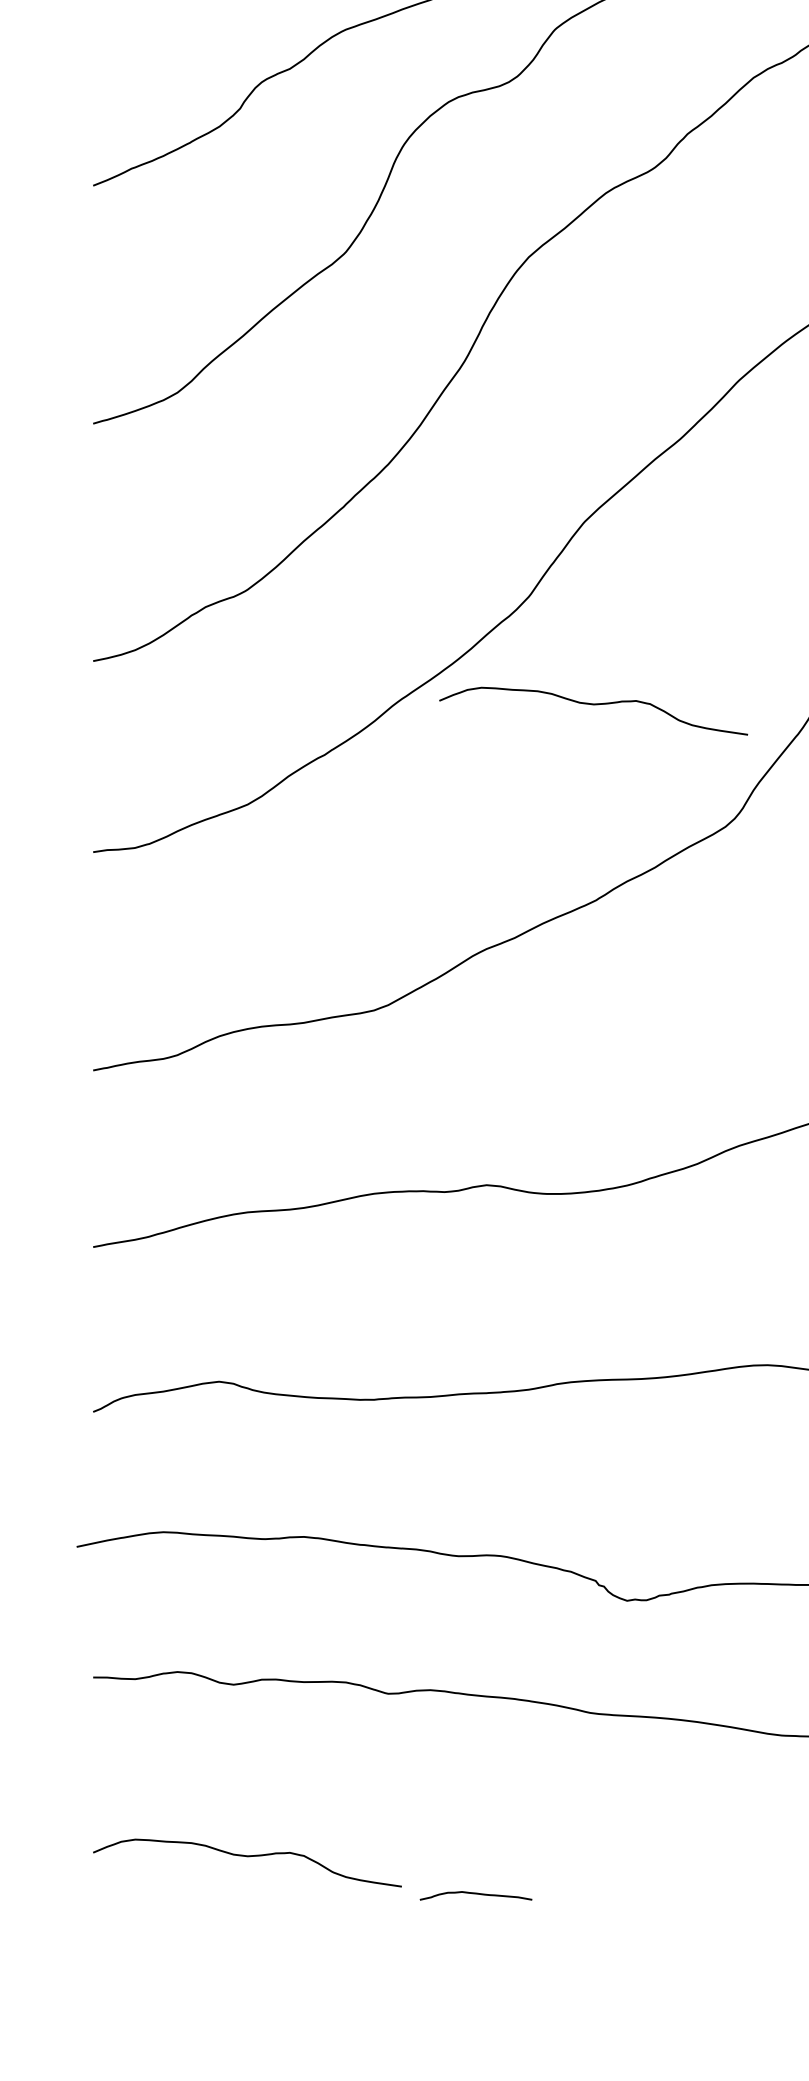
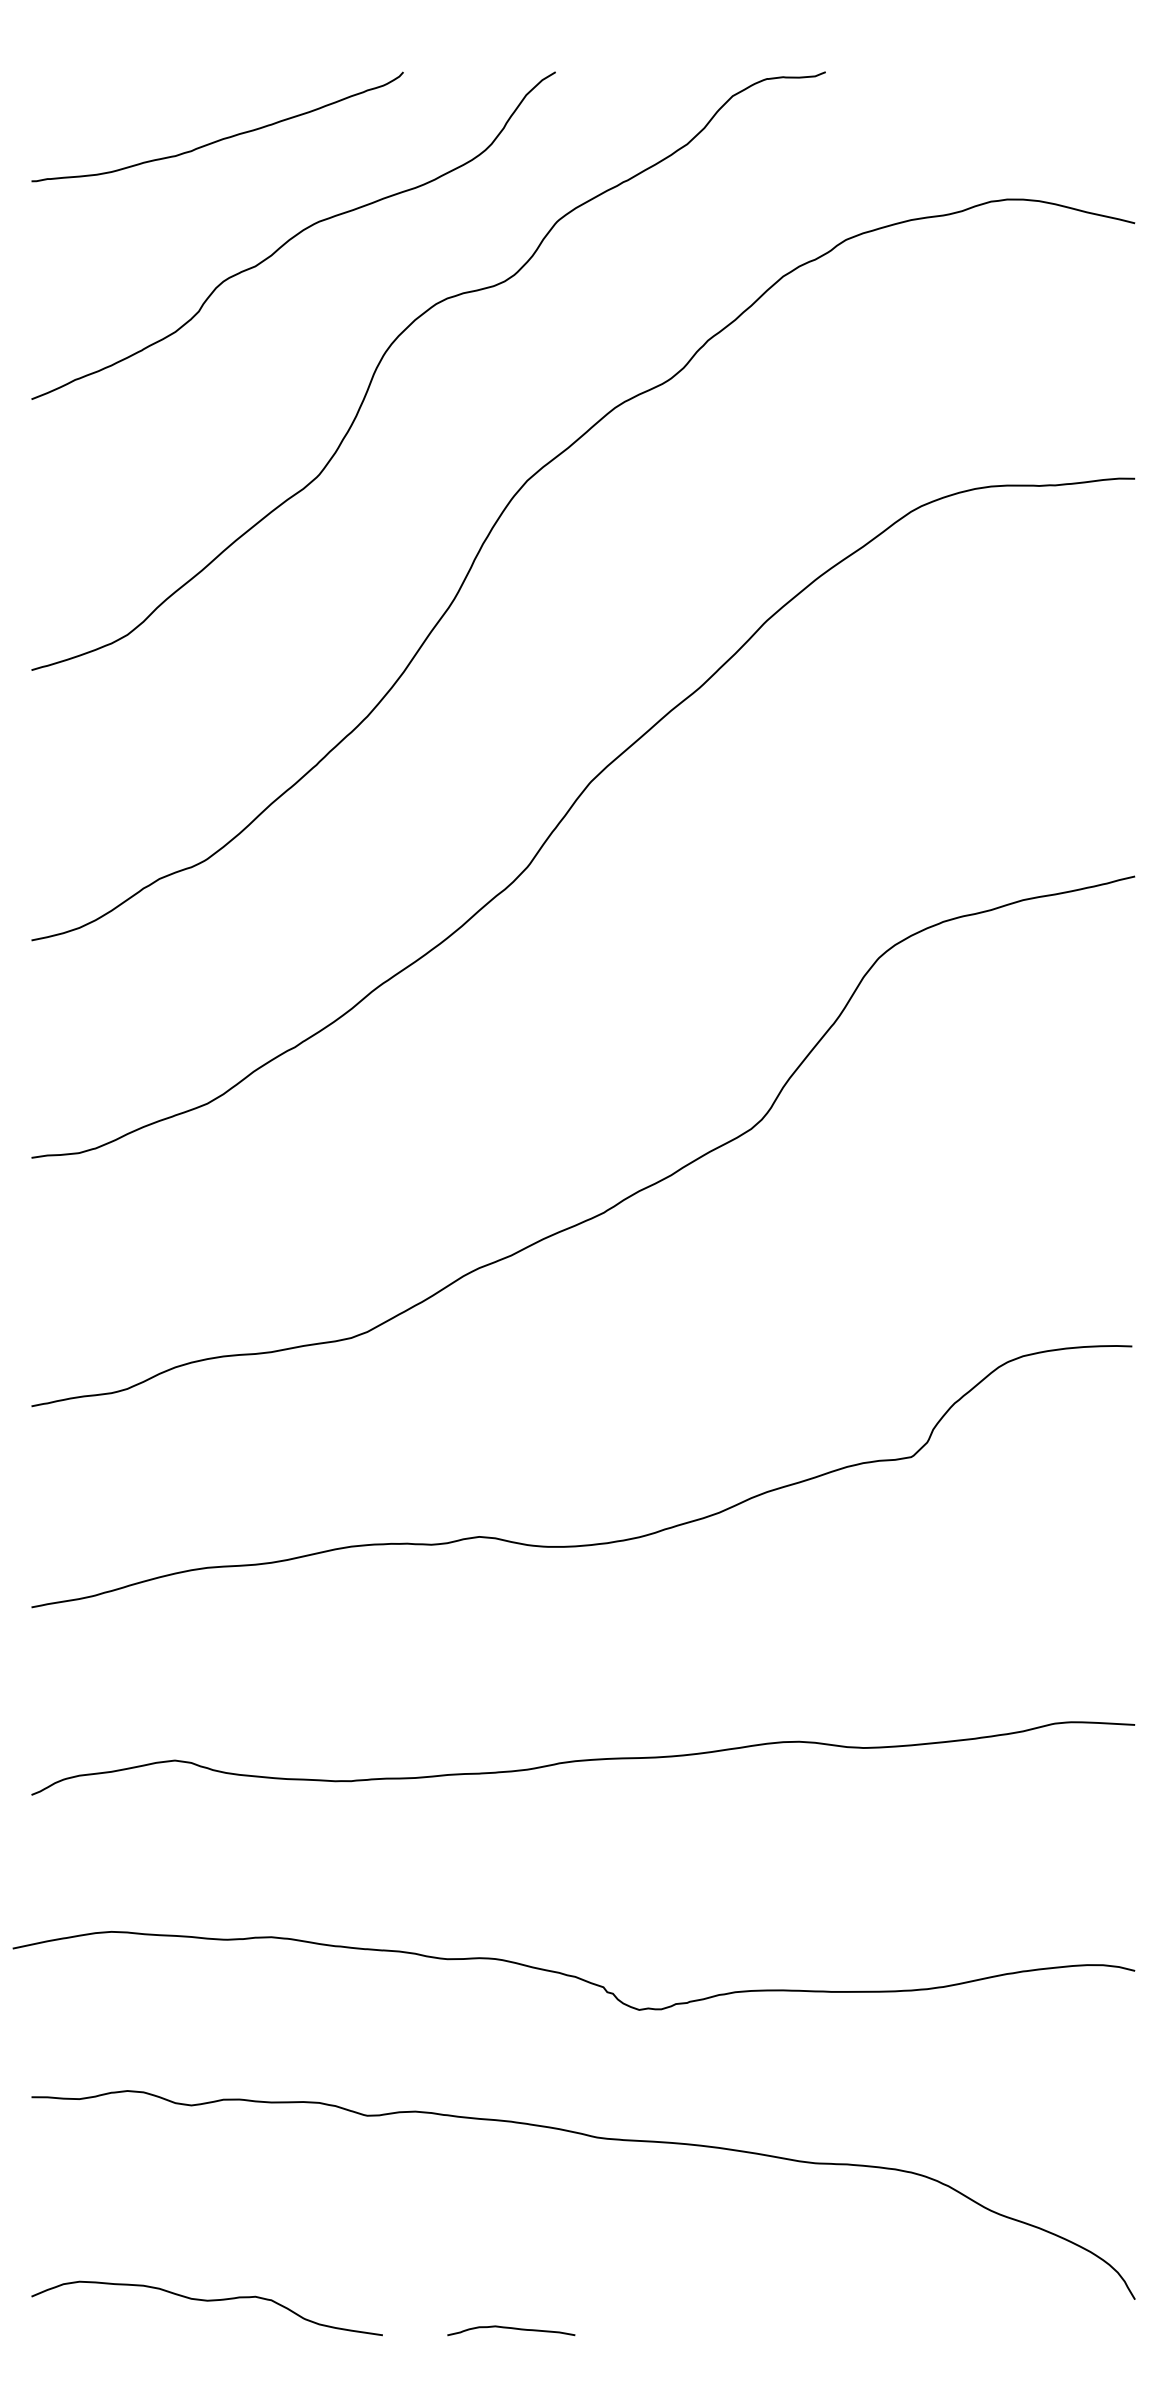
curve: (593, 705) -> (600, 990), removed
curve: (477, 1894) -> (512, 2329), moved

